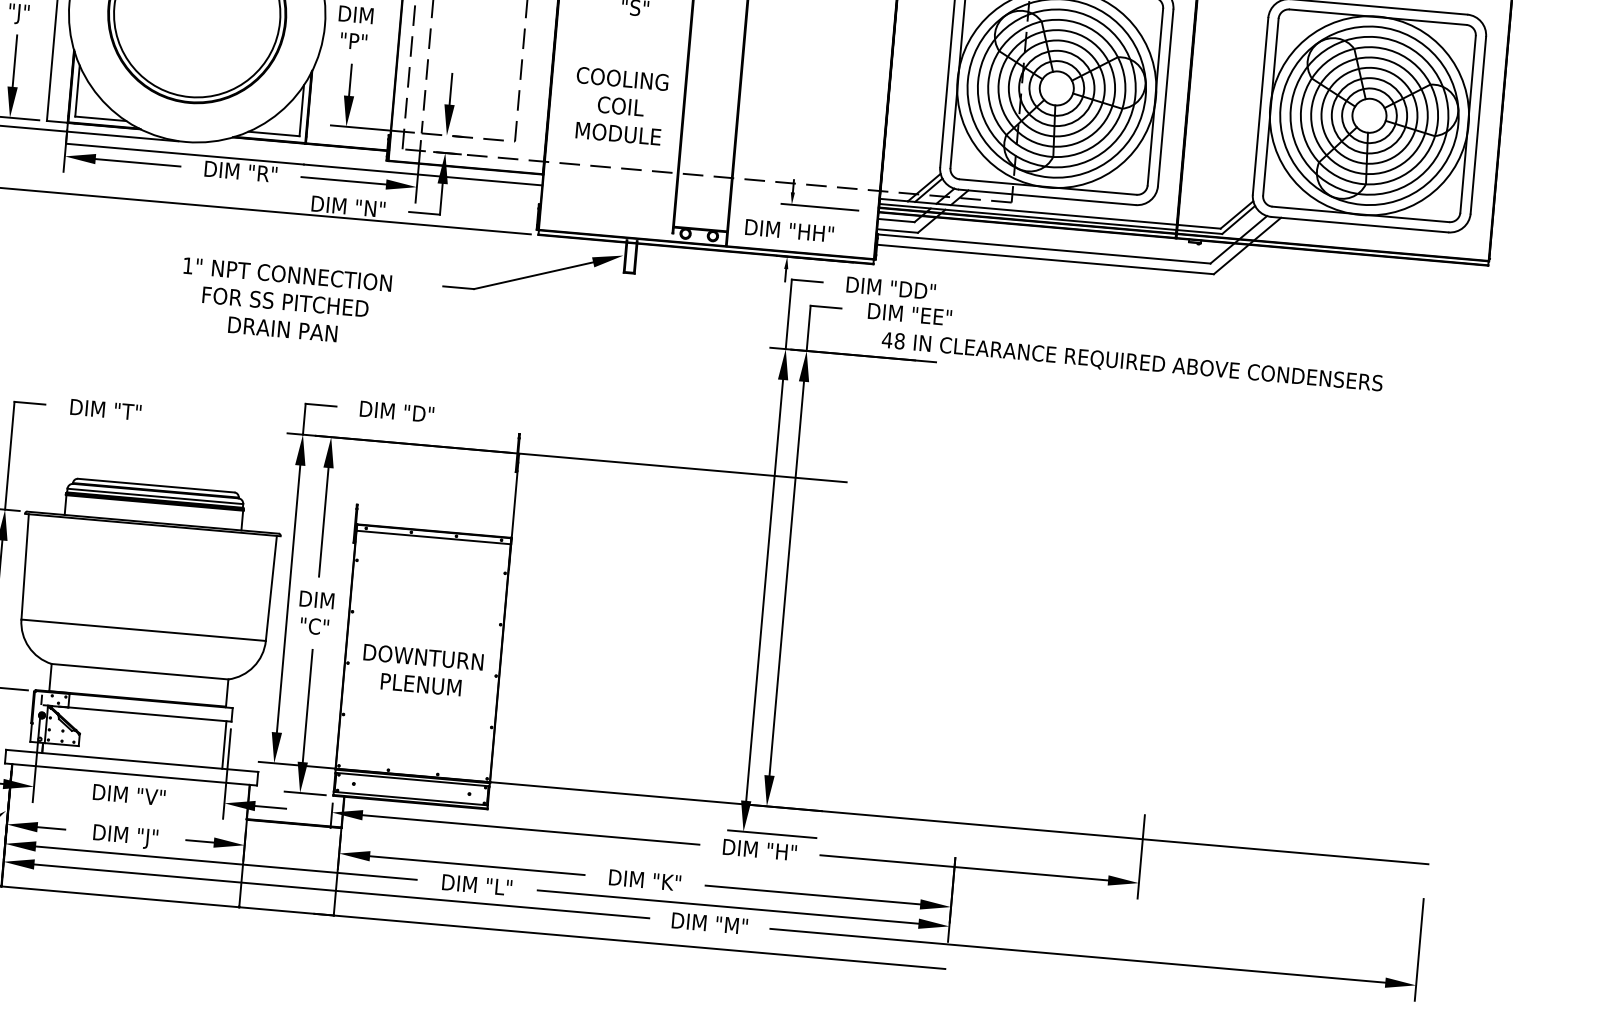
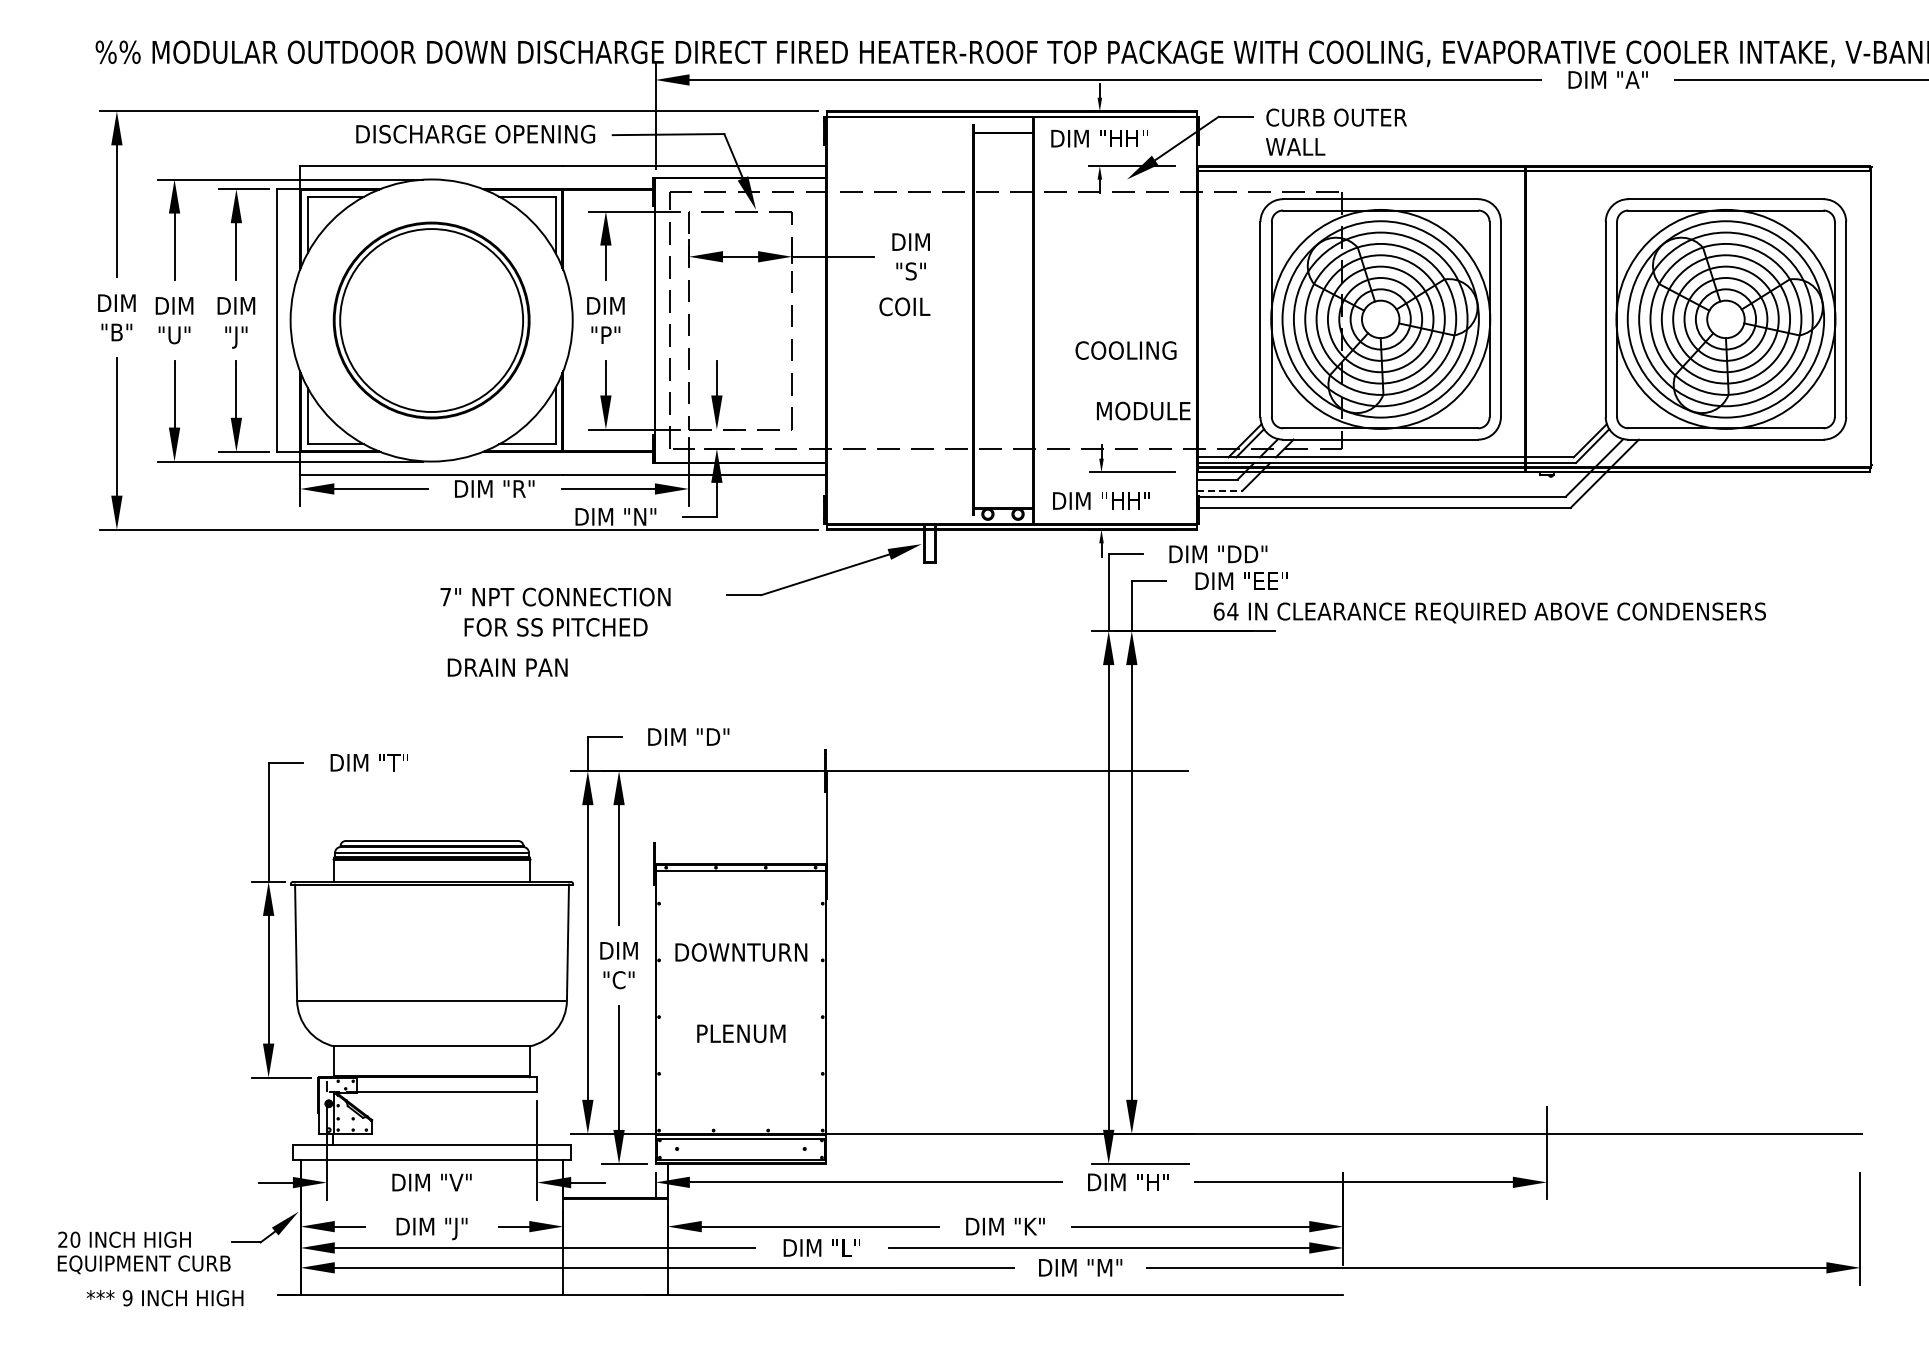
text: (622, 78) -> (1125, 350), moved
text: (620, 106) -> (904, 306), moved
text: (618, 133) -> (1143, 410), moved
line: (897, 230) -> (1219, 490), solid -> dashed
text: (187, 266) -> (445, 597), 1" -> 7"
text: (282, 329) -> (507, 667), moved
text: (893, 340) -> (1225, 611), 48 -> 64
text: (423, 657) -> (741, 952), moved
line: (224, 744) -> (531, 1118), removed

